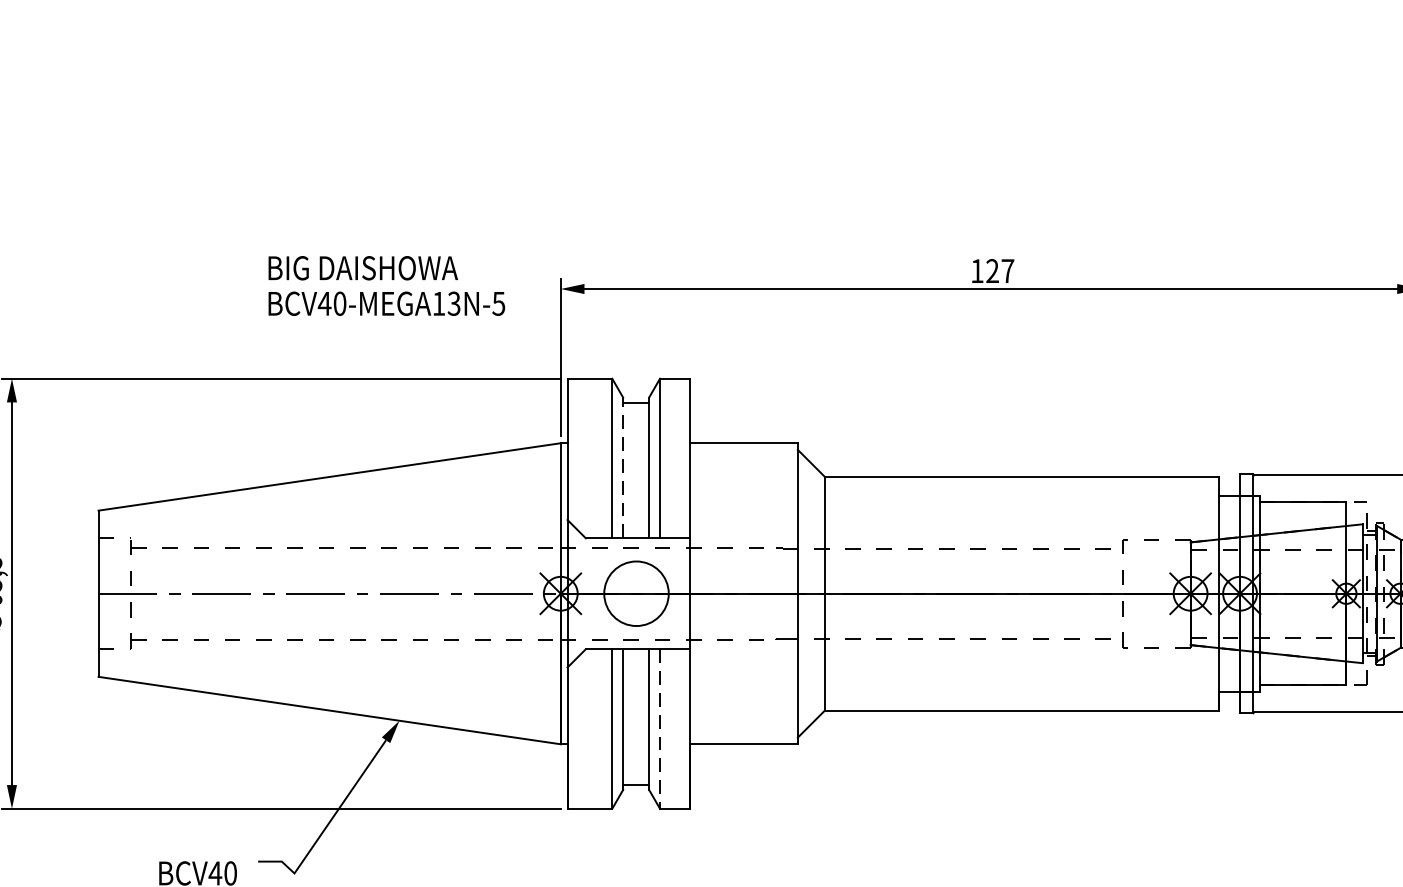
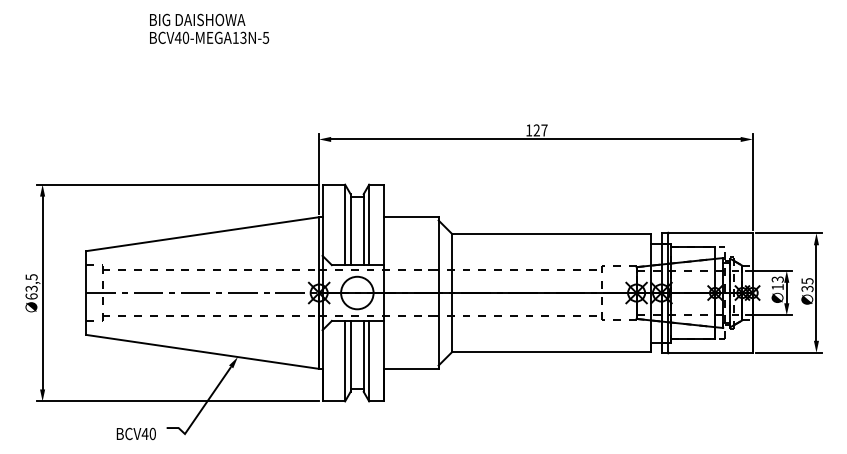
text: (386, 285) -> (209, 28), moved
line: (622, 467) -> (350, 229), dashed -> solid
line: (660, 729) -> (369, 361), dashed -> solid

